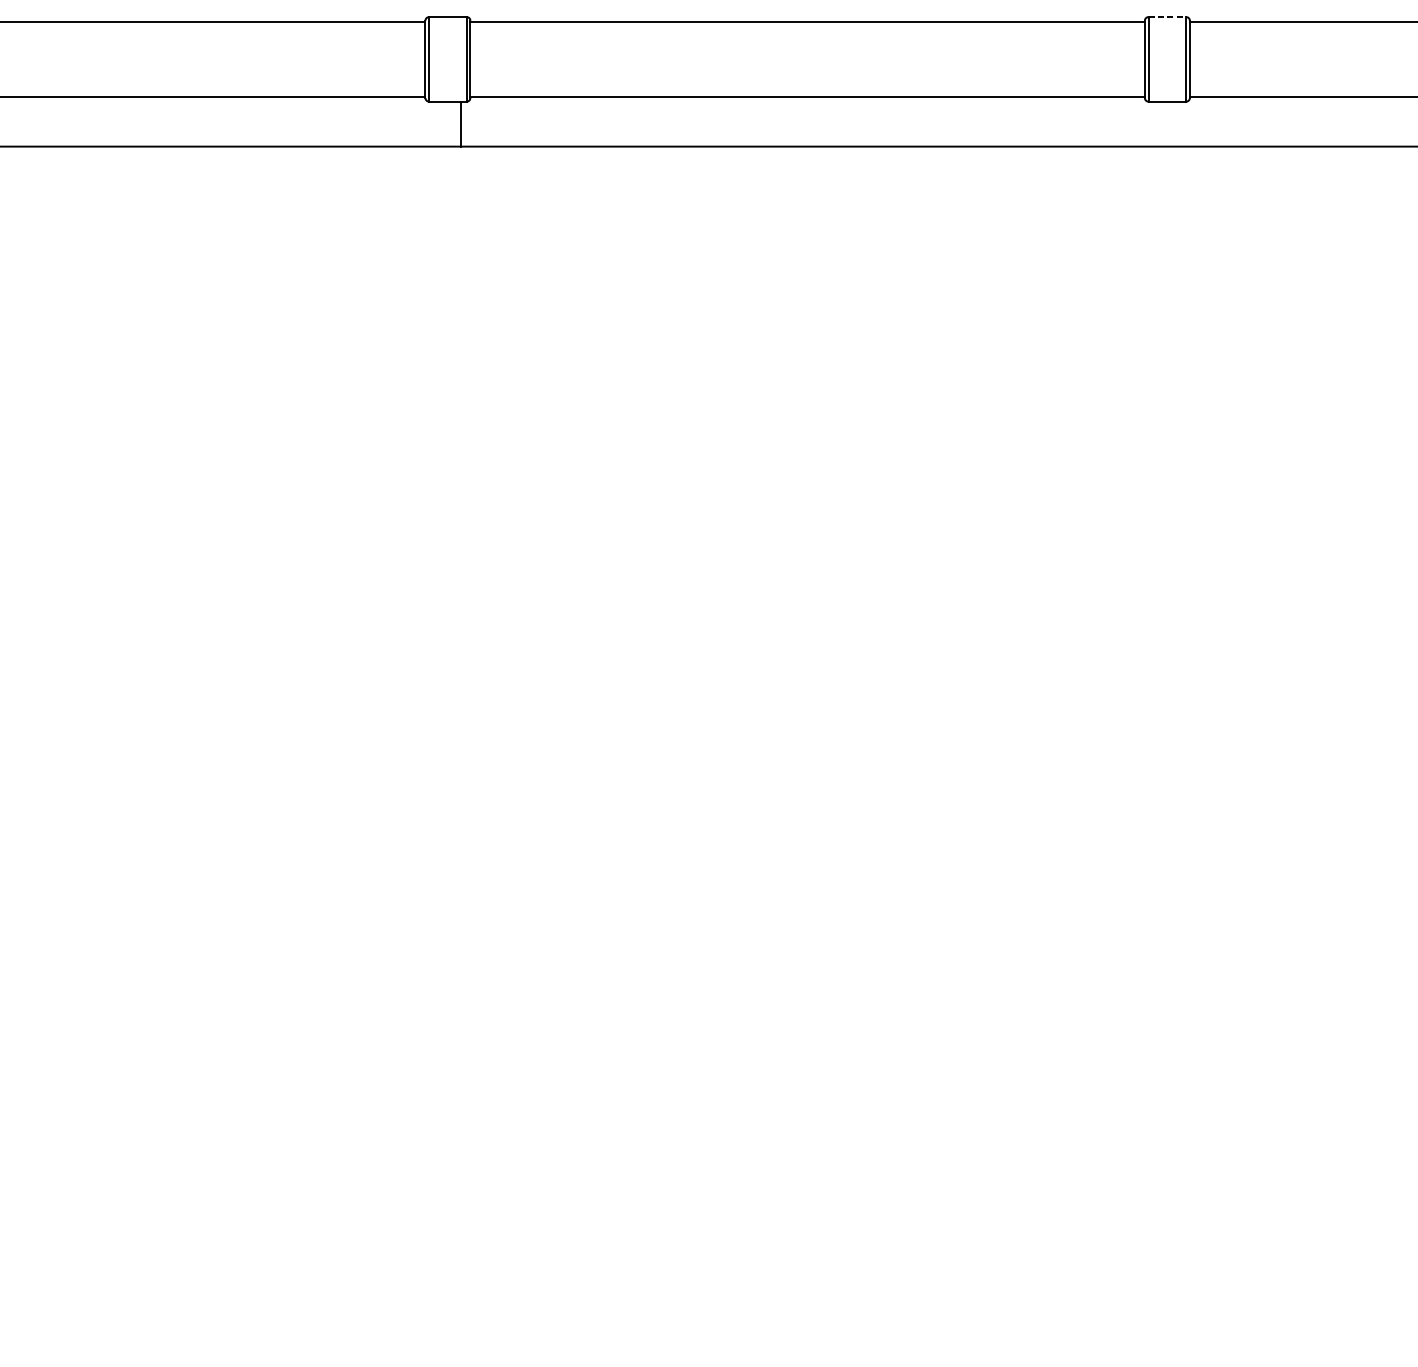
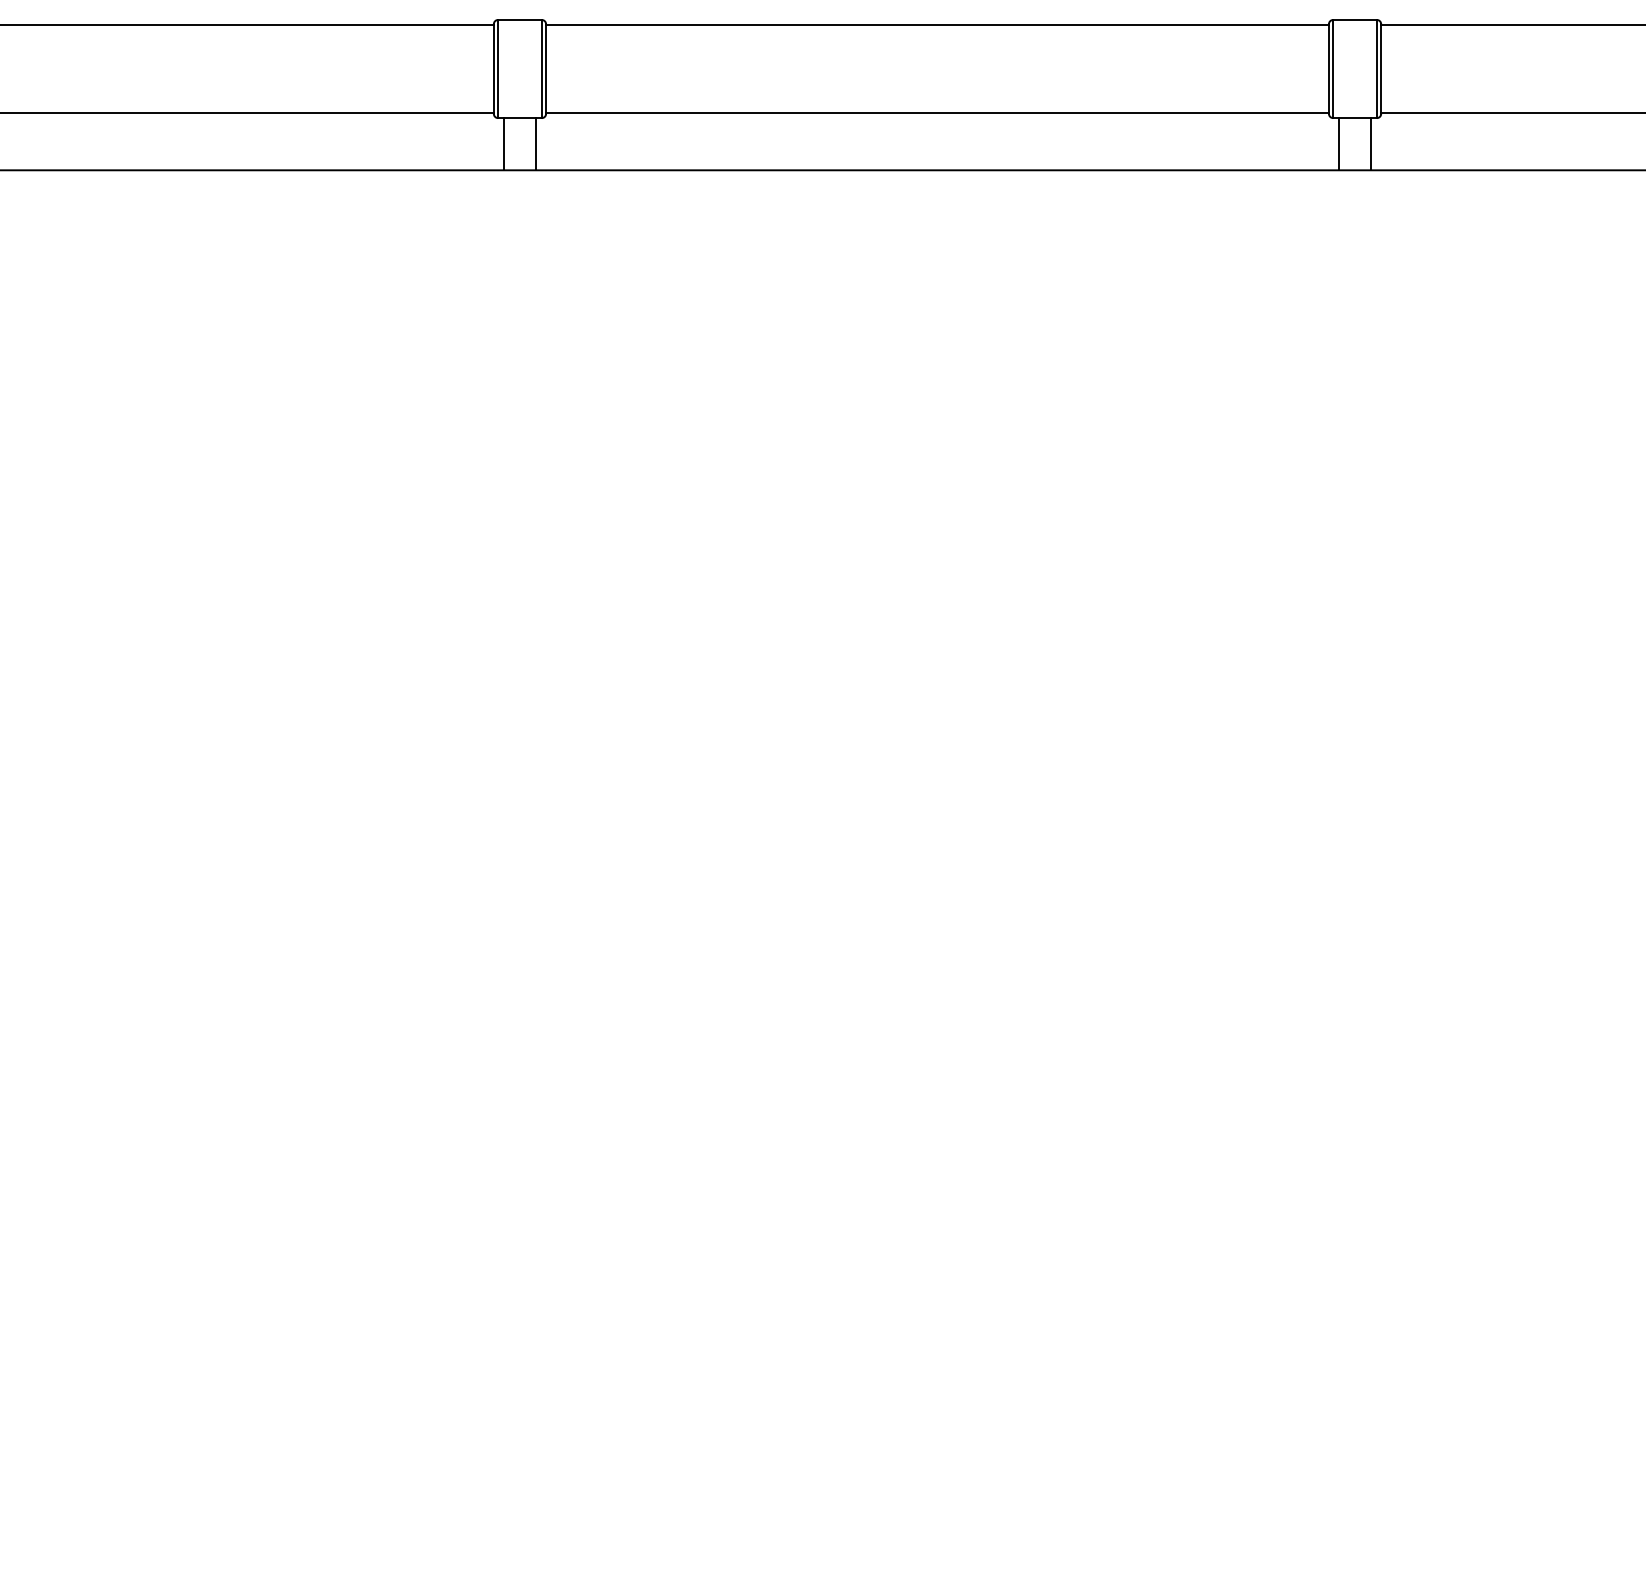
line: (1167, 16) -> (1355, 19), dashed -> solid
line: (434, 124) -> (504, 144), added
line: (1153, 124) -> (1339, 144), added
line: (1180, 124) -> (1370, 144), added

